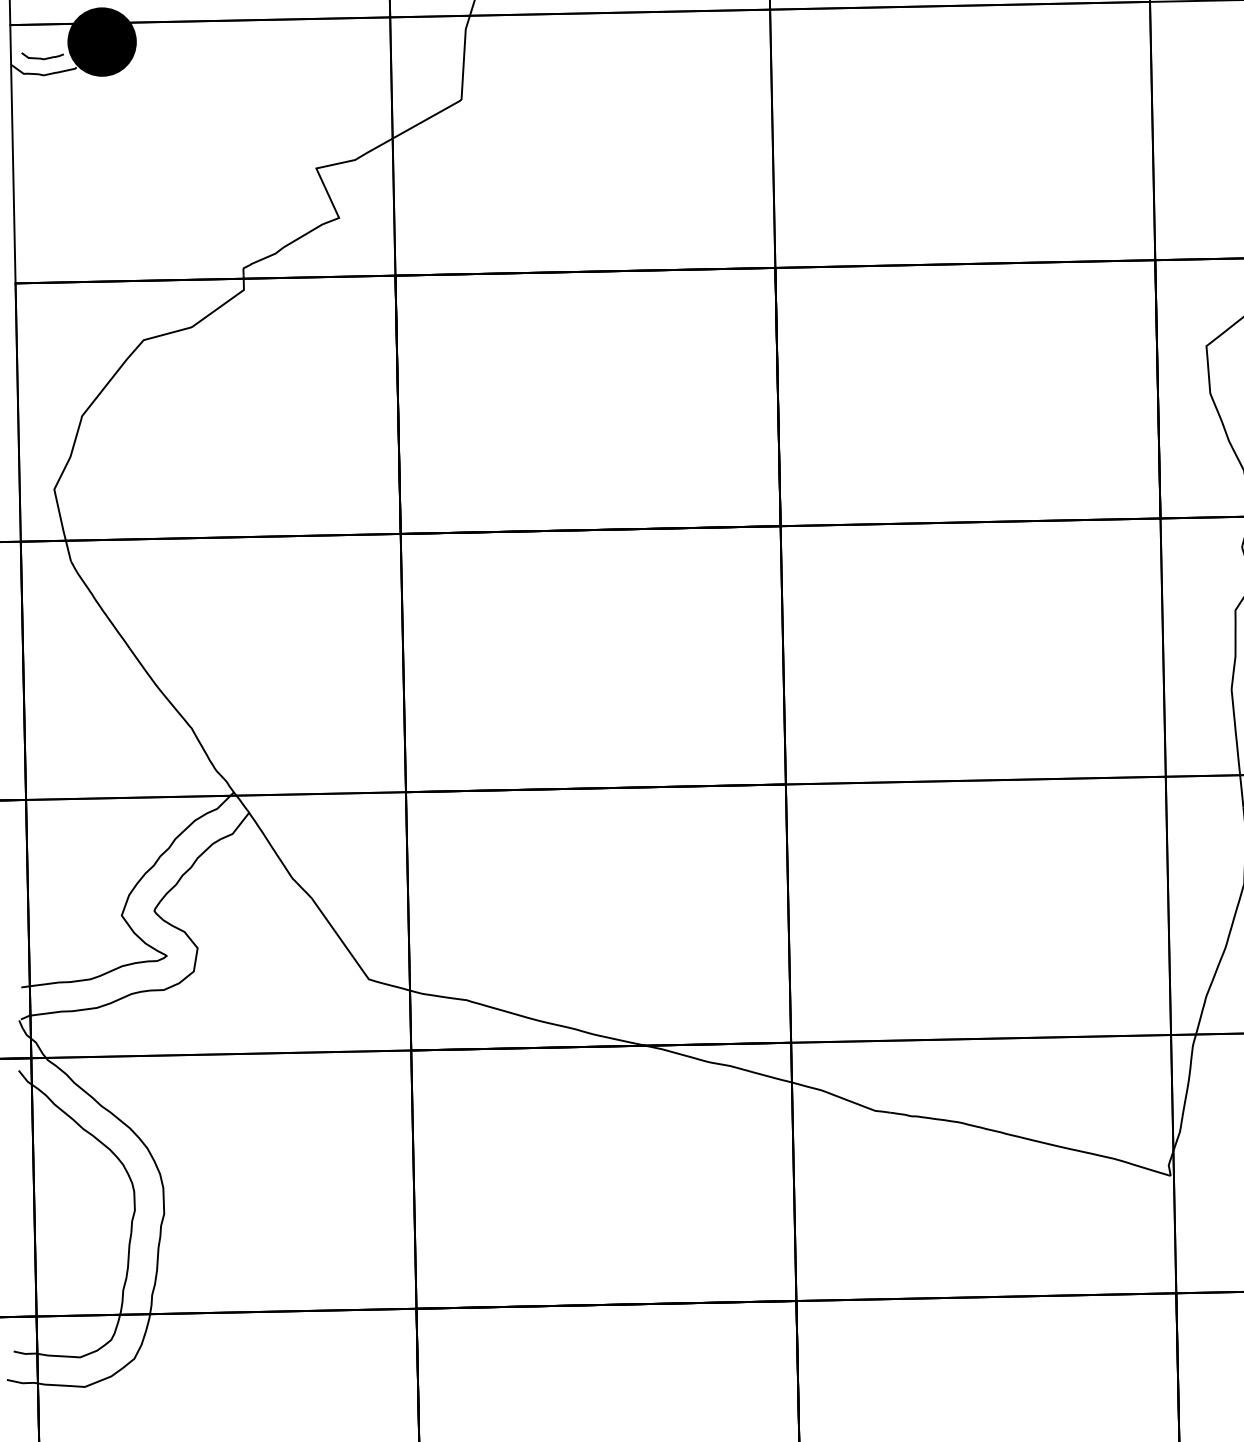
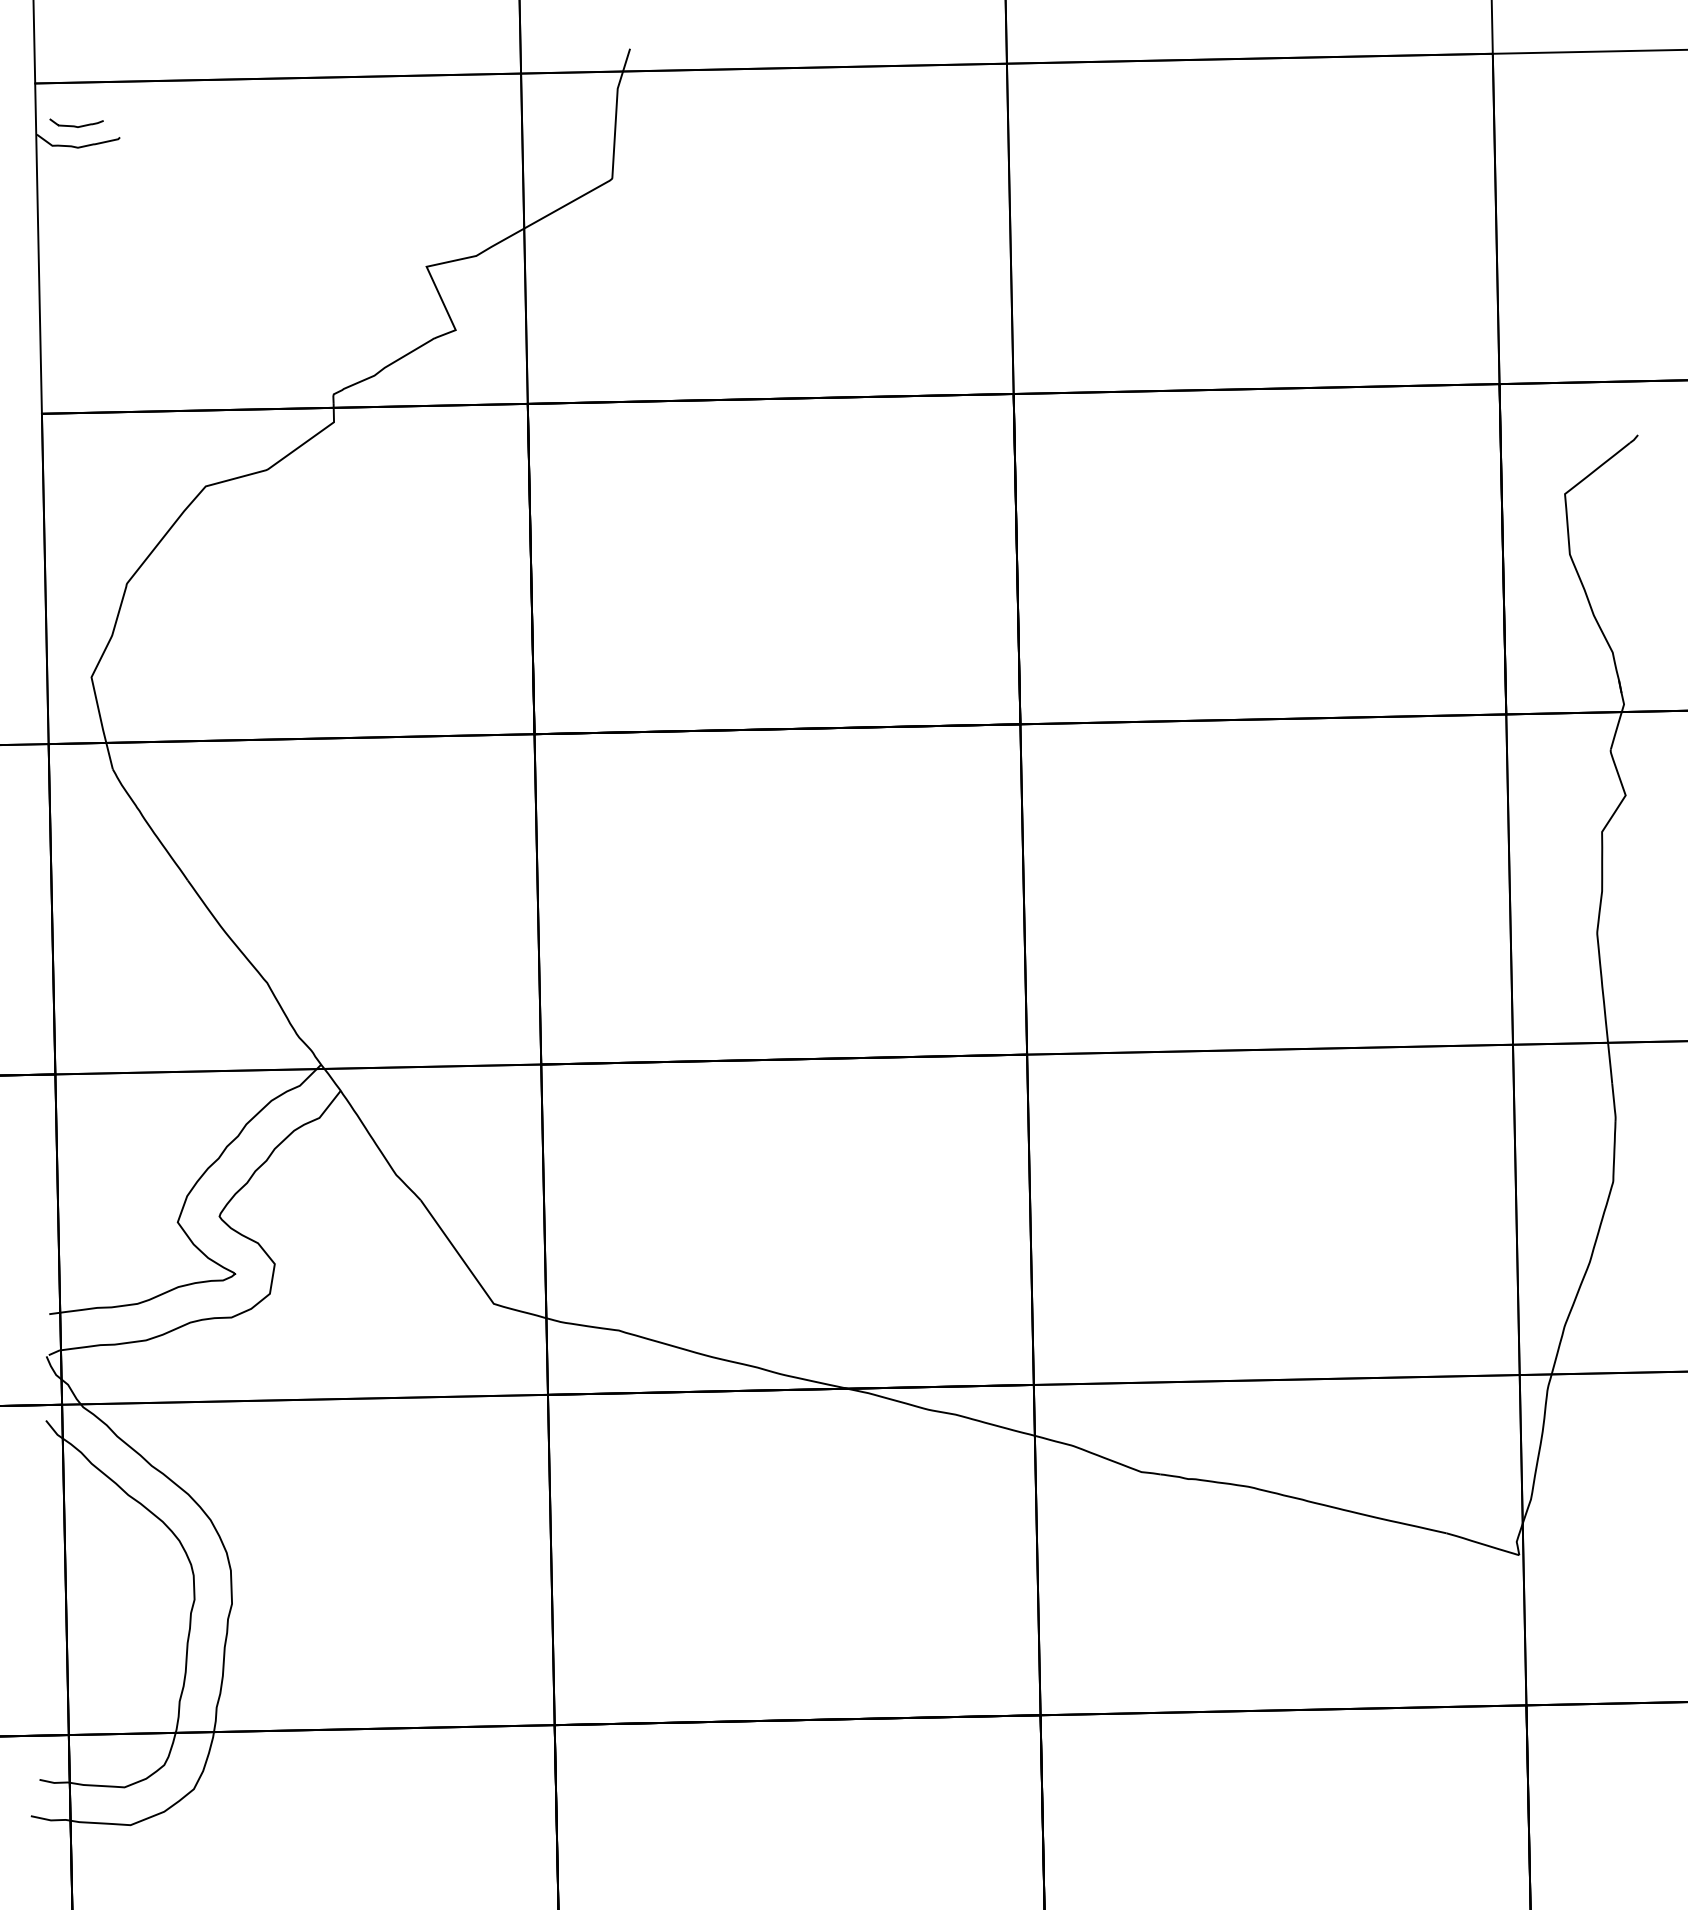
fill: (102, 41) -> (152, 104), removed

